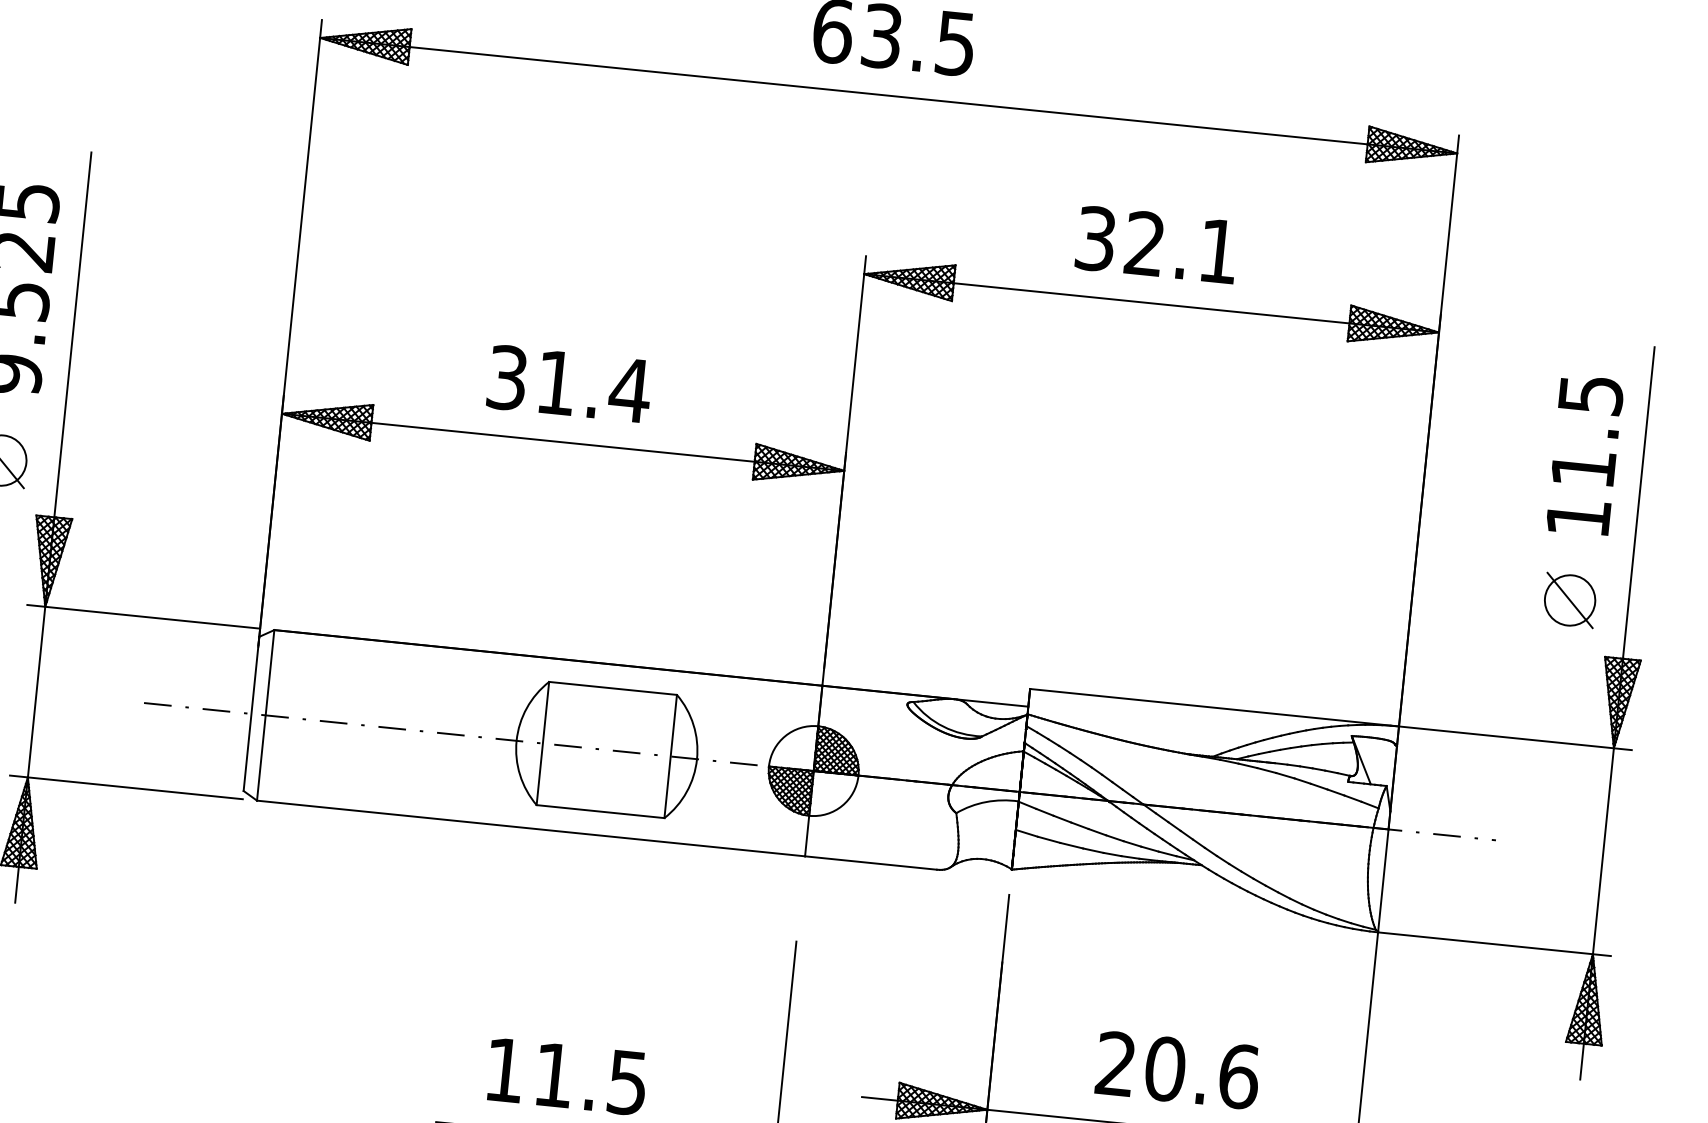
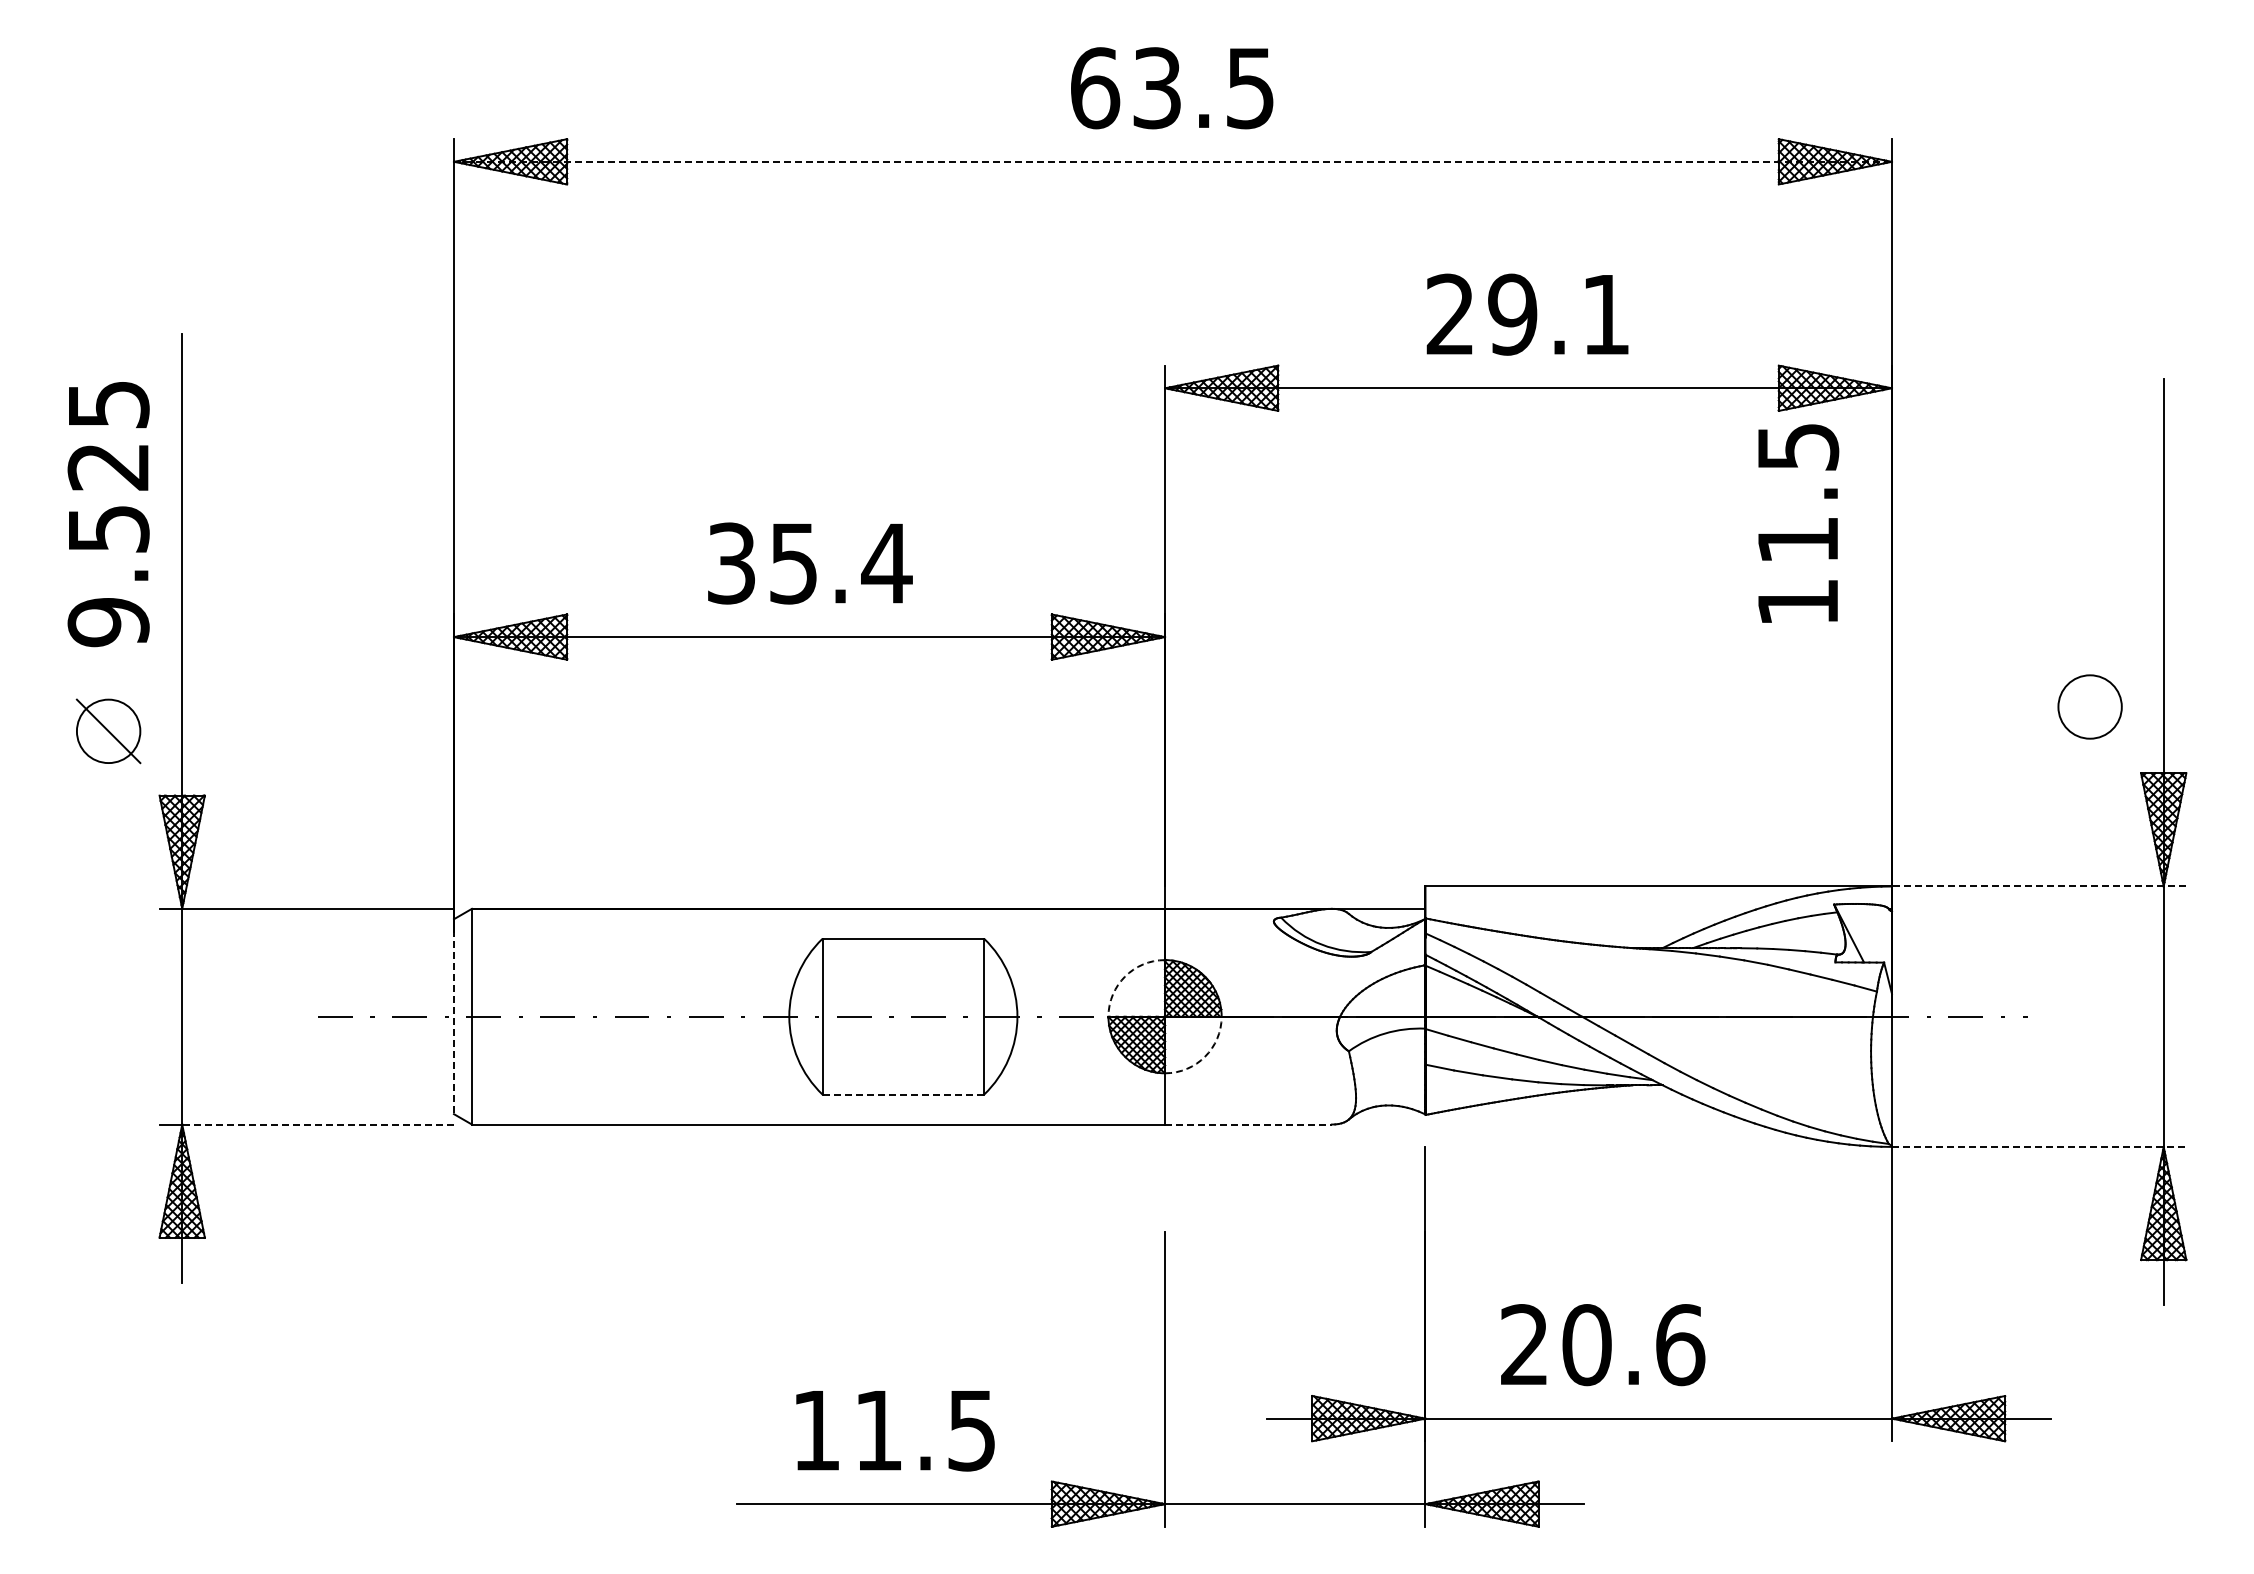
line: (888, 95) -> (1172, 161), solid -> dashed
text: (1120, 241) -> (1481, 314), 32.1 -> 29.1
text: (556, 382) -> (793, 563), 31.4 -> 35.4
text: (1585, 455) -> (1798, 523), moved
line: (1569, 600) -> (2089, 706), removed
line: (251, 714) -> (453, 1017), solid -> dashed
arc: (785, 736) -> (1125, 976), solid -> dashed
line: (1514, 738) -> (2038, 886), solid -> dashed
line: (135, 788) -> (318, 1124), solid -> dashed
arc: (842, 805) -> (1205, 1056), solid -> dashed
line: (600, 811) -> (903, 1094), solid -> dashed
line: (871, 862) -> (1248, 1124), solid -> dashed
line: (1494, 943) -> (2039, 1146), solid -> dashed
text: (1178, 1070) -> (1603, 1345), moved

